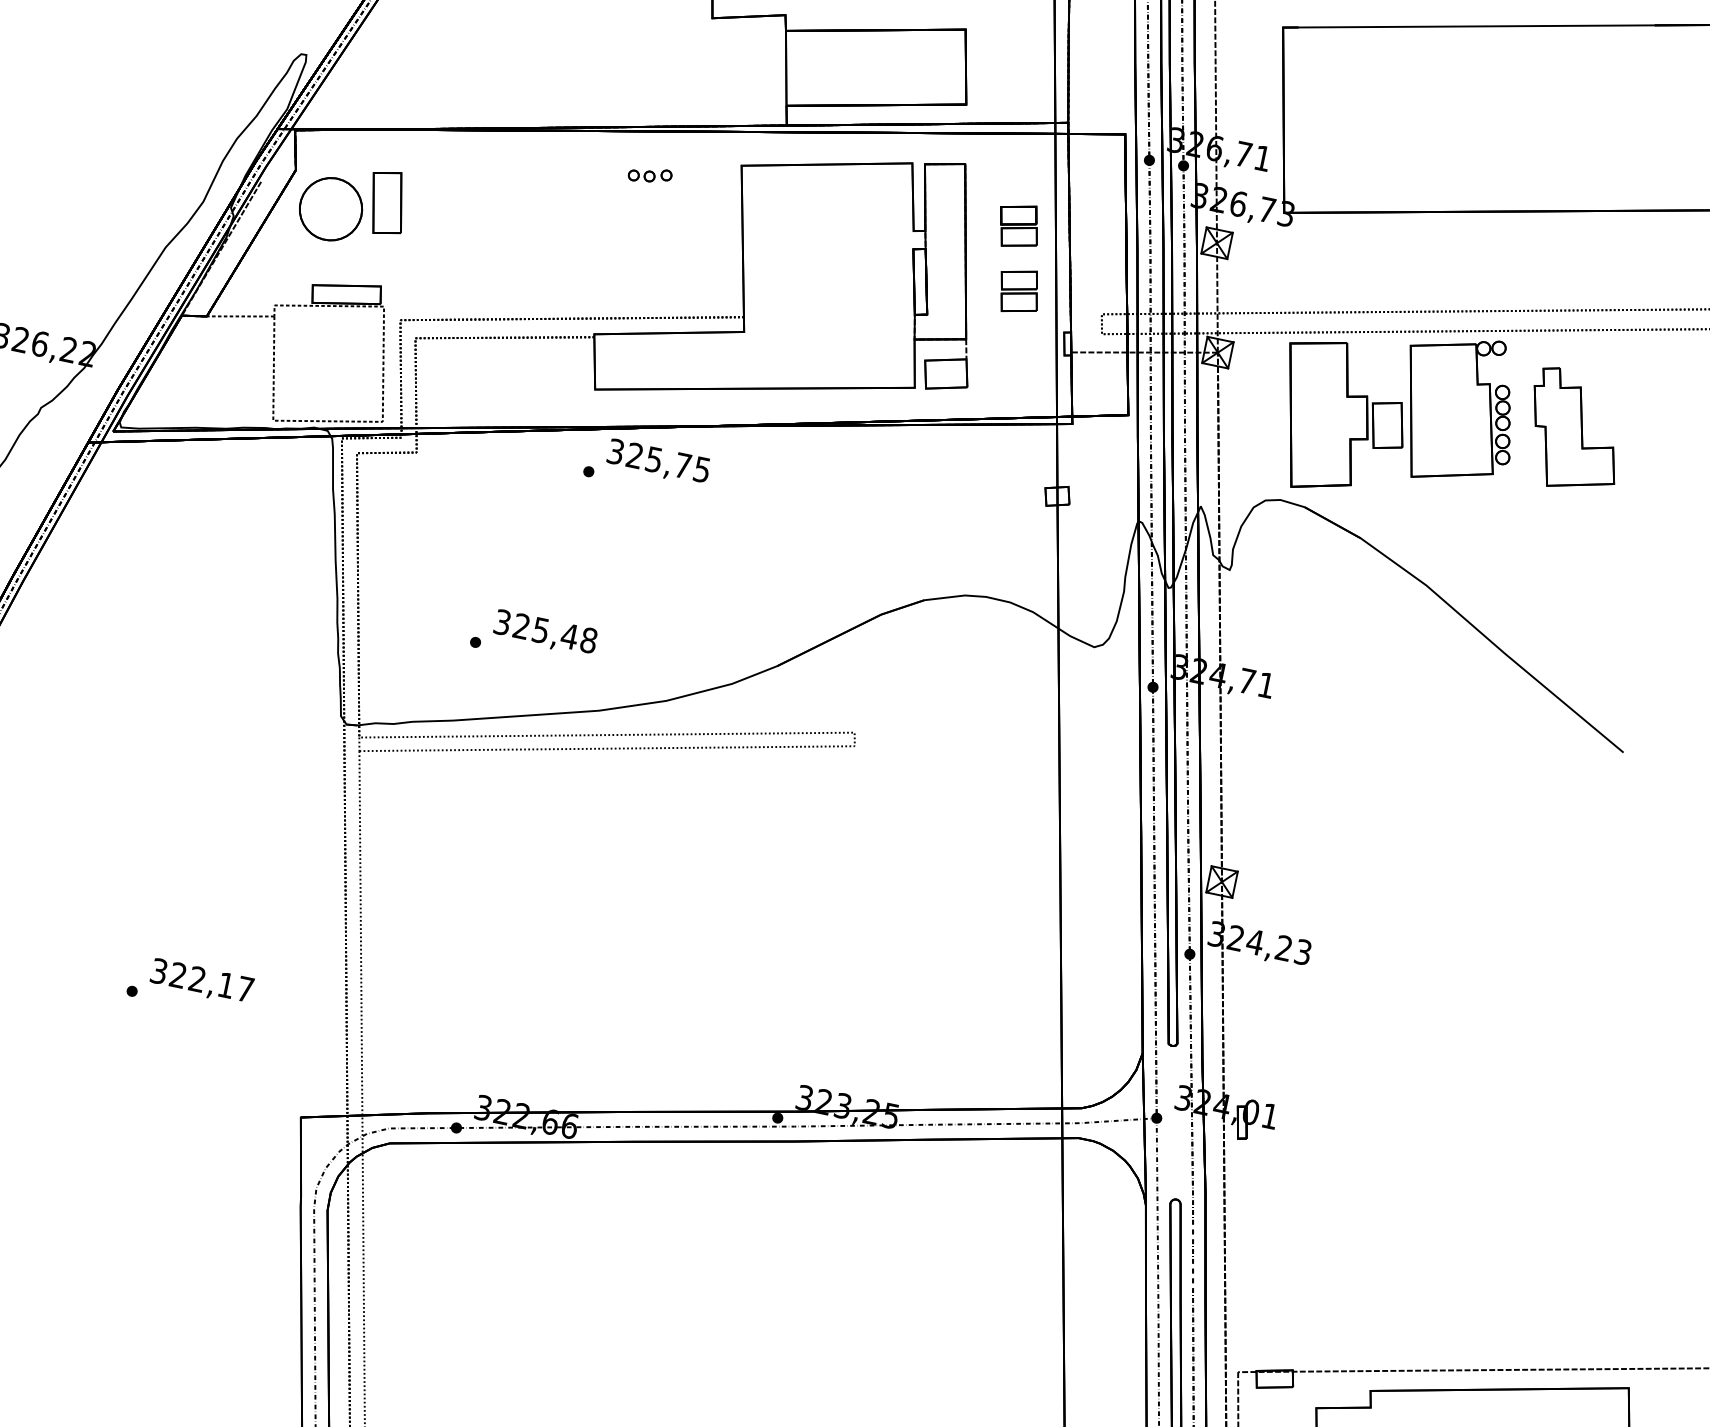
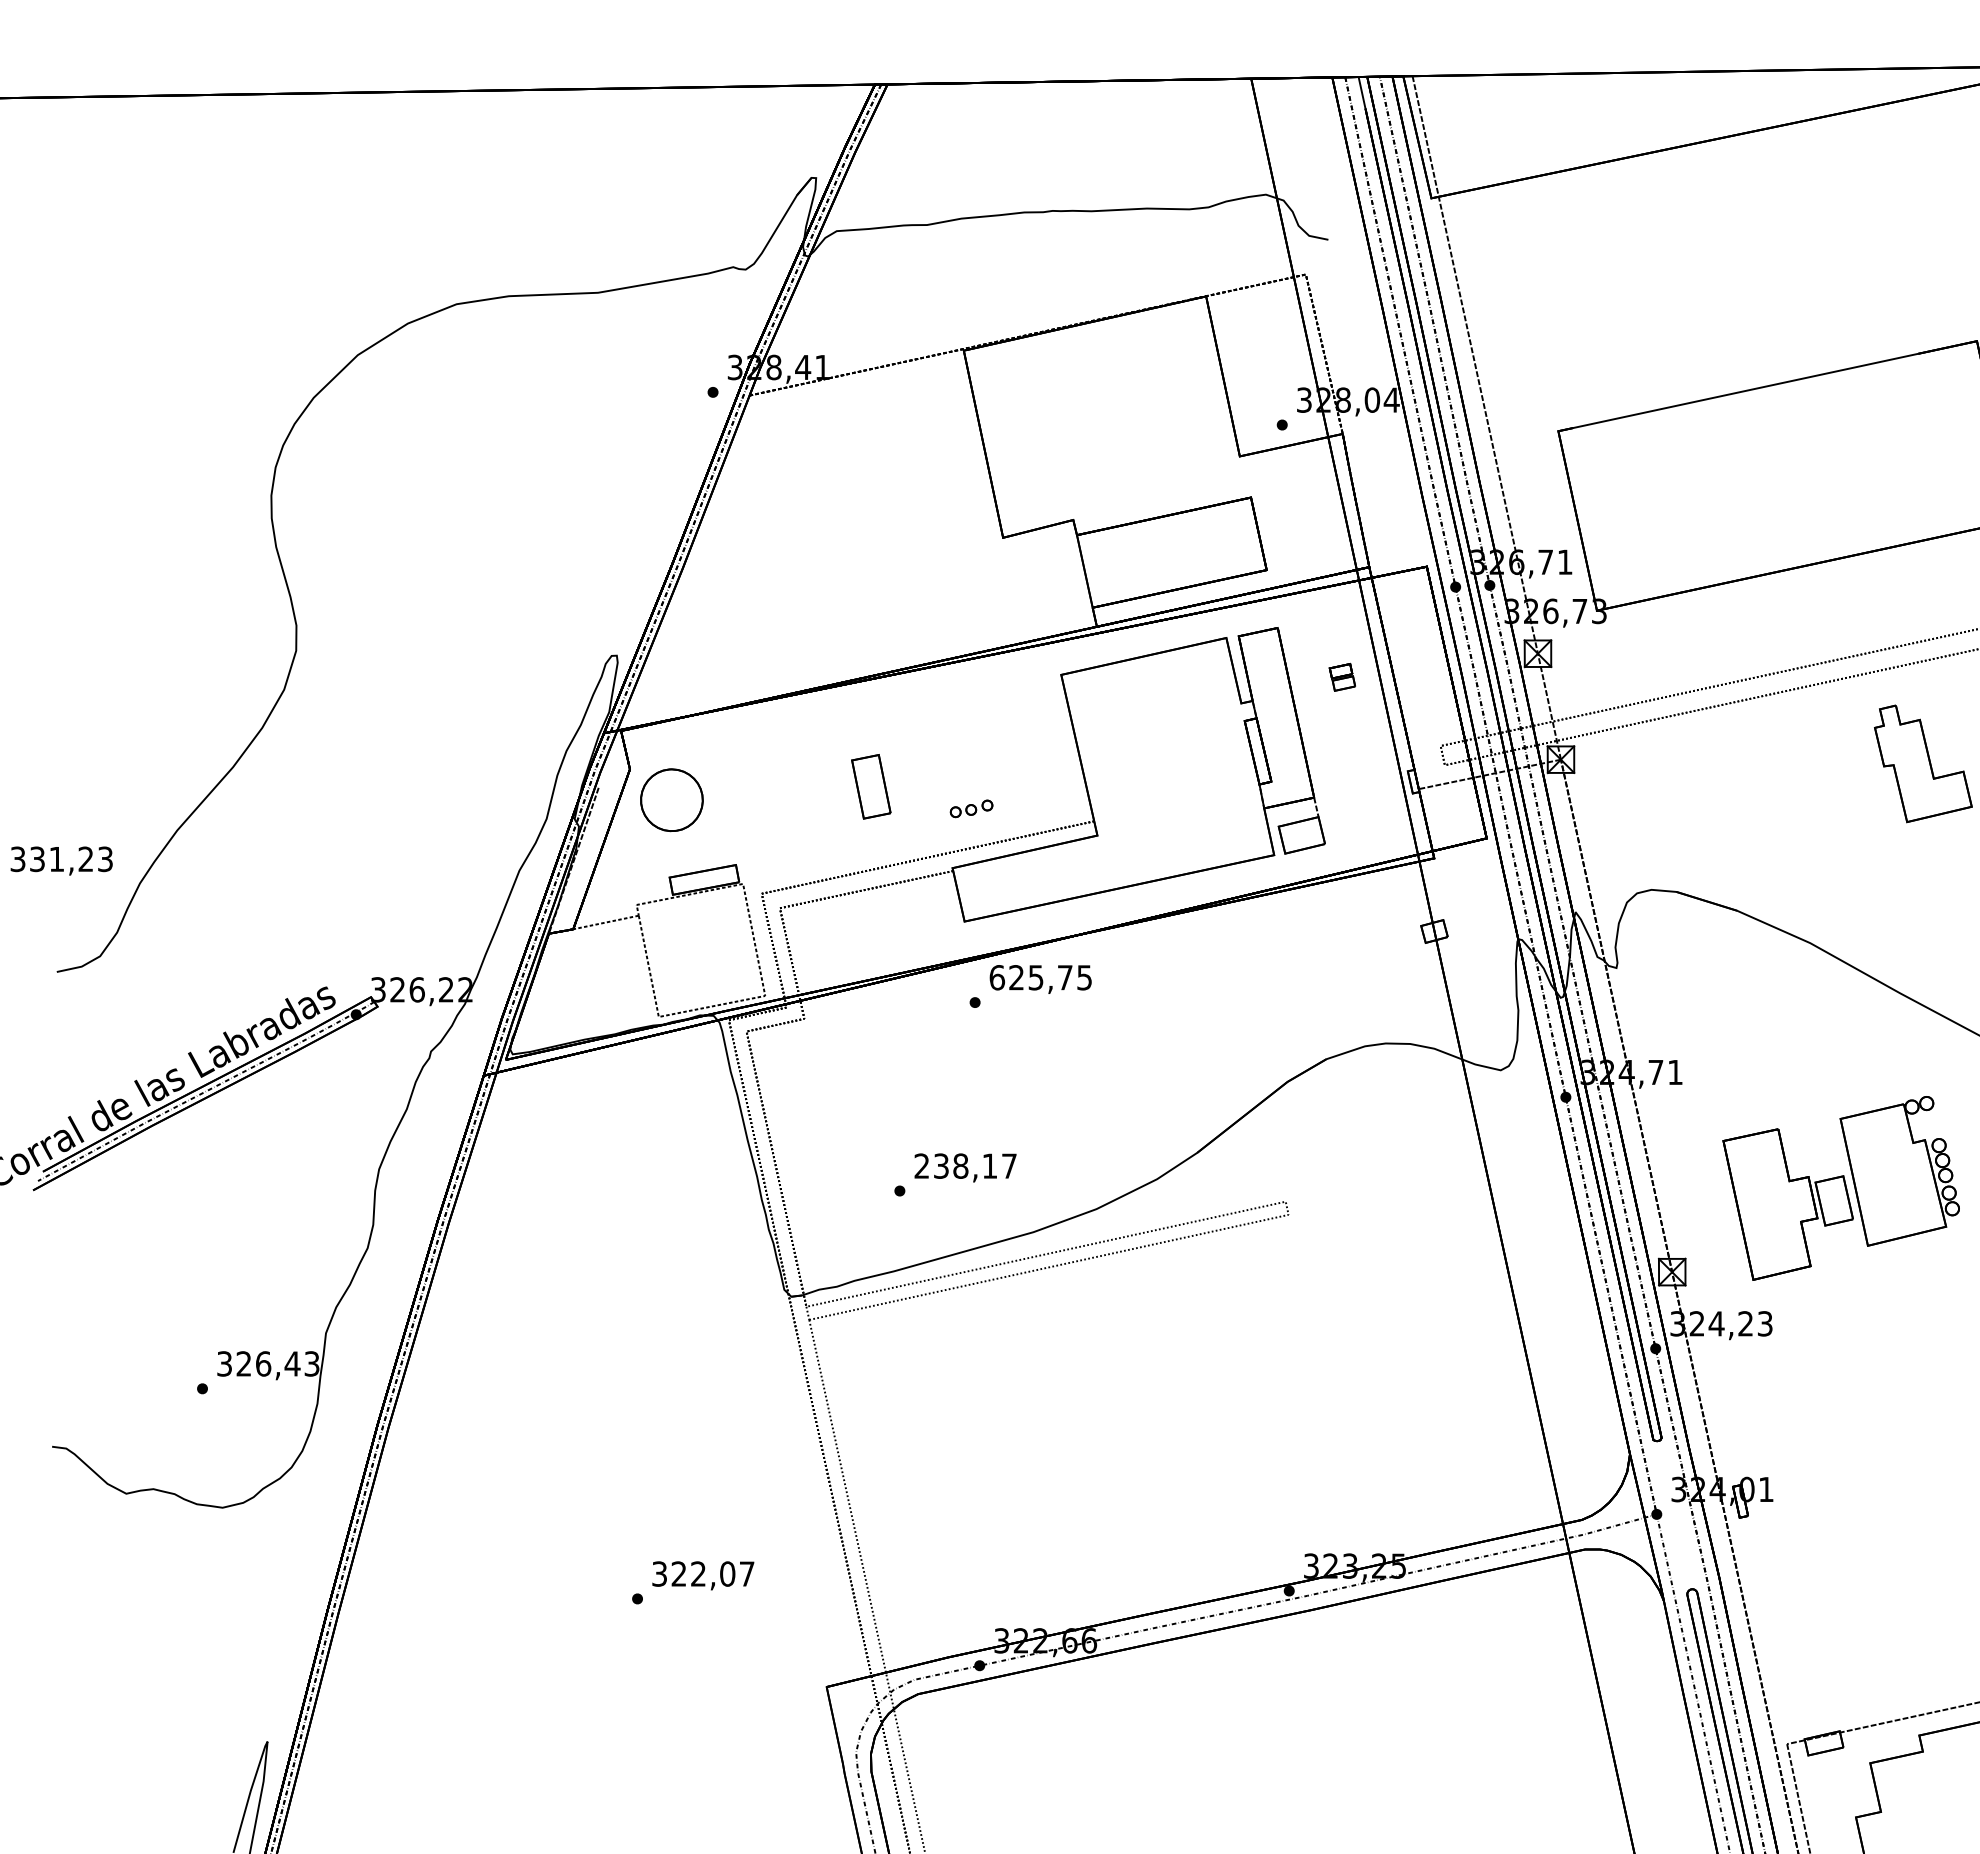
part: (650, 175) -> (971, 808), moved
part: (387, 202) -> (871, 786), moved
part: (1018, 226) -> (1342, 677), size x0.6
part: (1018, 291) -> (1355, 740), removed
part: (1396, 414) -> (1840, 1188), moved
text: (616, 451) -> (997, 977), 325,75 -> 625,75
text: (545, 630) -> (965, 1165), 325,48 -> 238,17
text: (226, 984) -> (727, 1573), 322,17 -> 322,07

